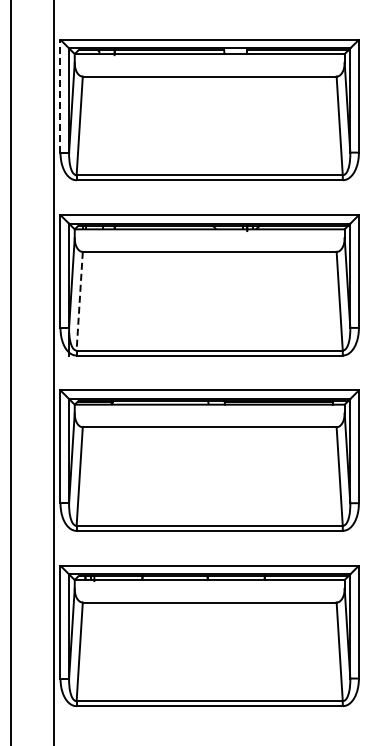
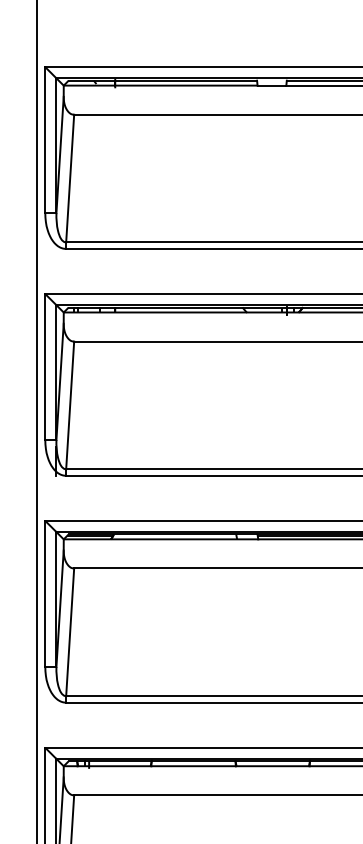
line: (60, 95) -> (45, 139), dashed -> solid
line: (79, 301) -> (69, 405), dashed -> solid

